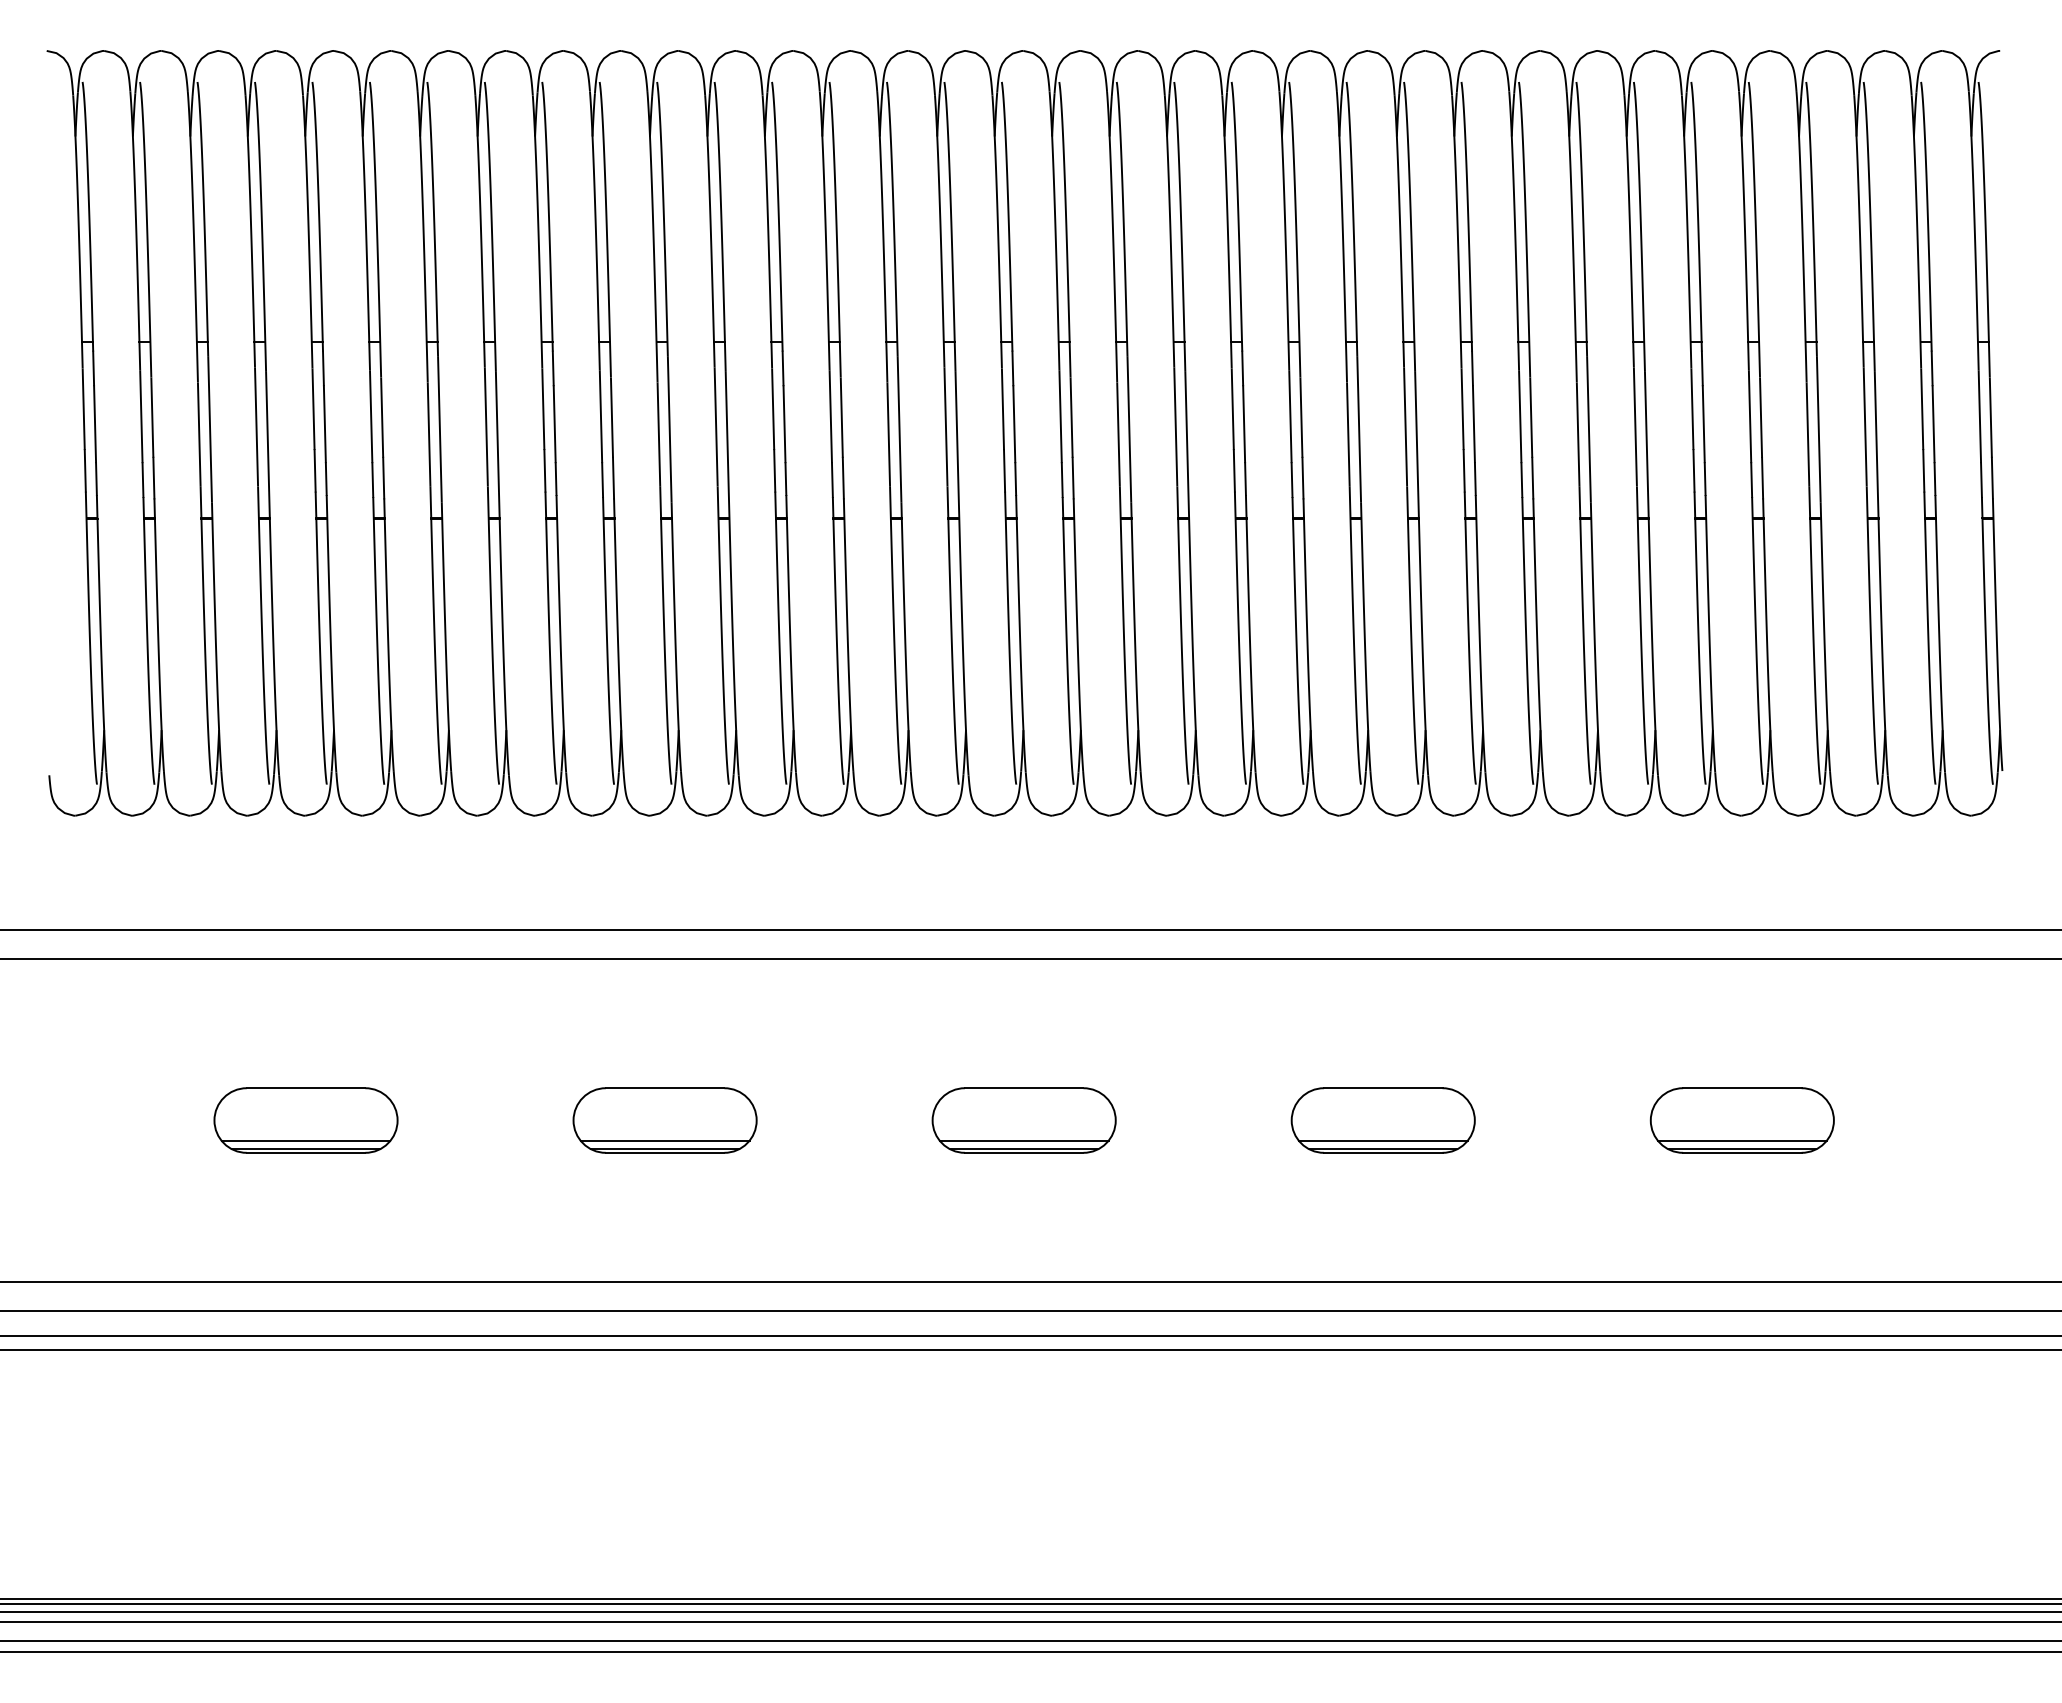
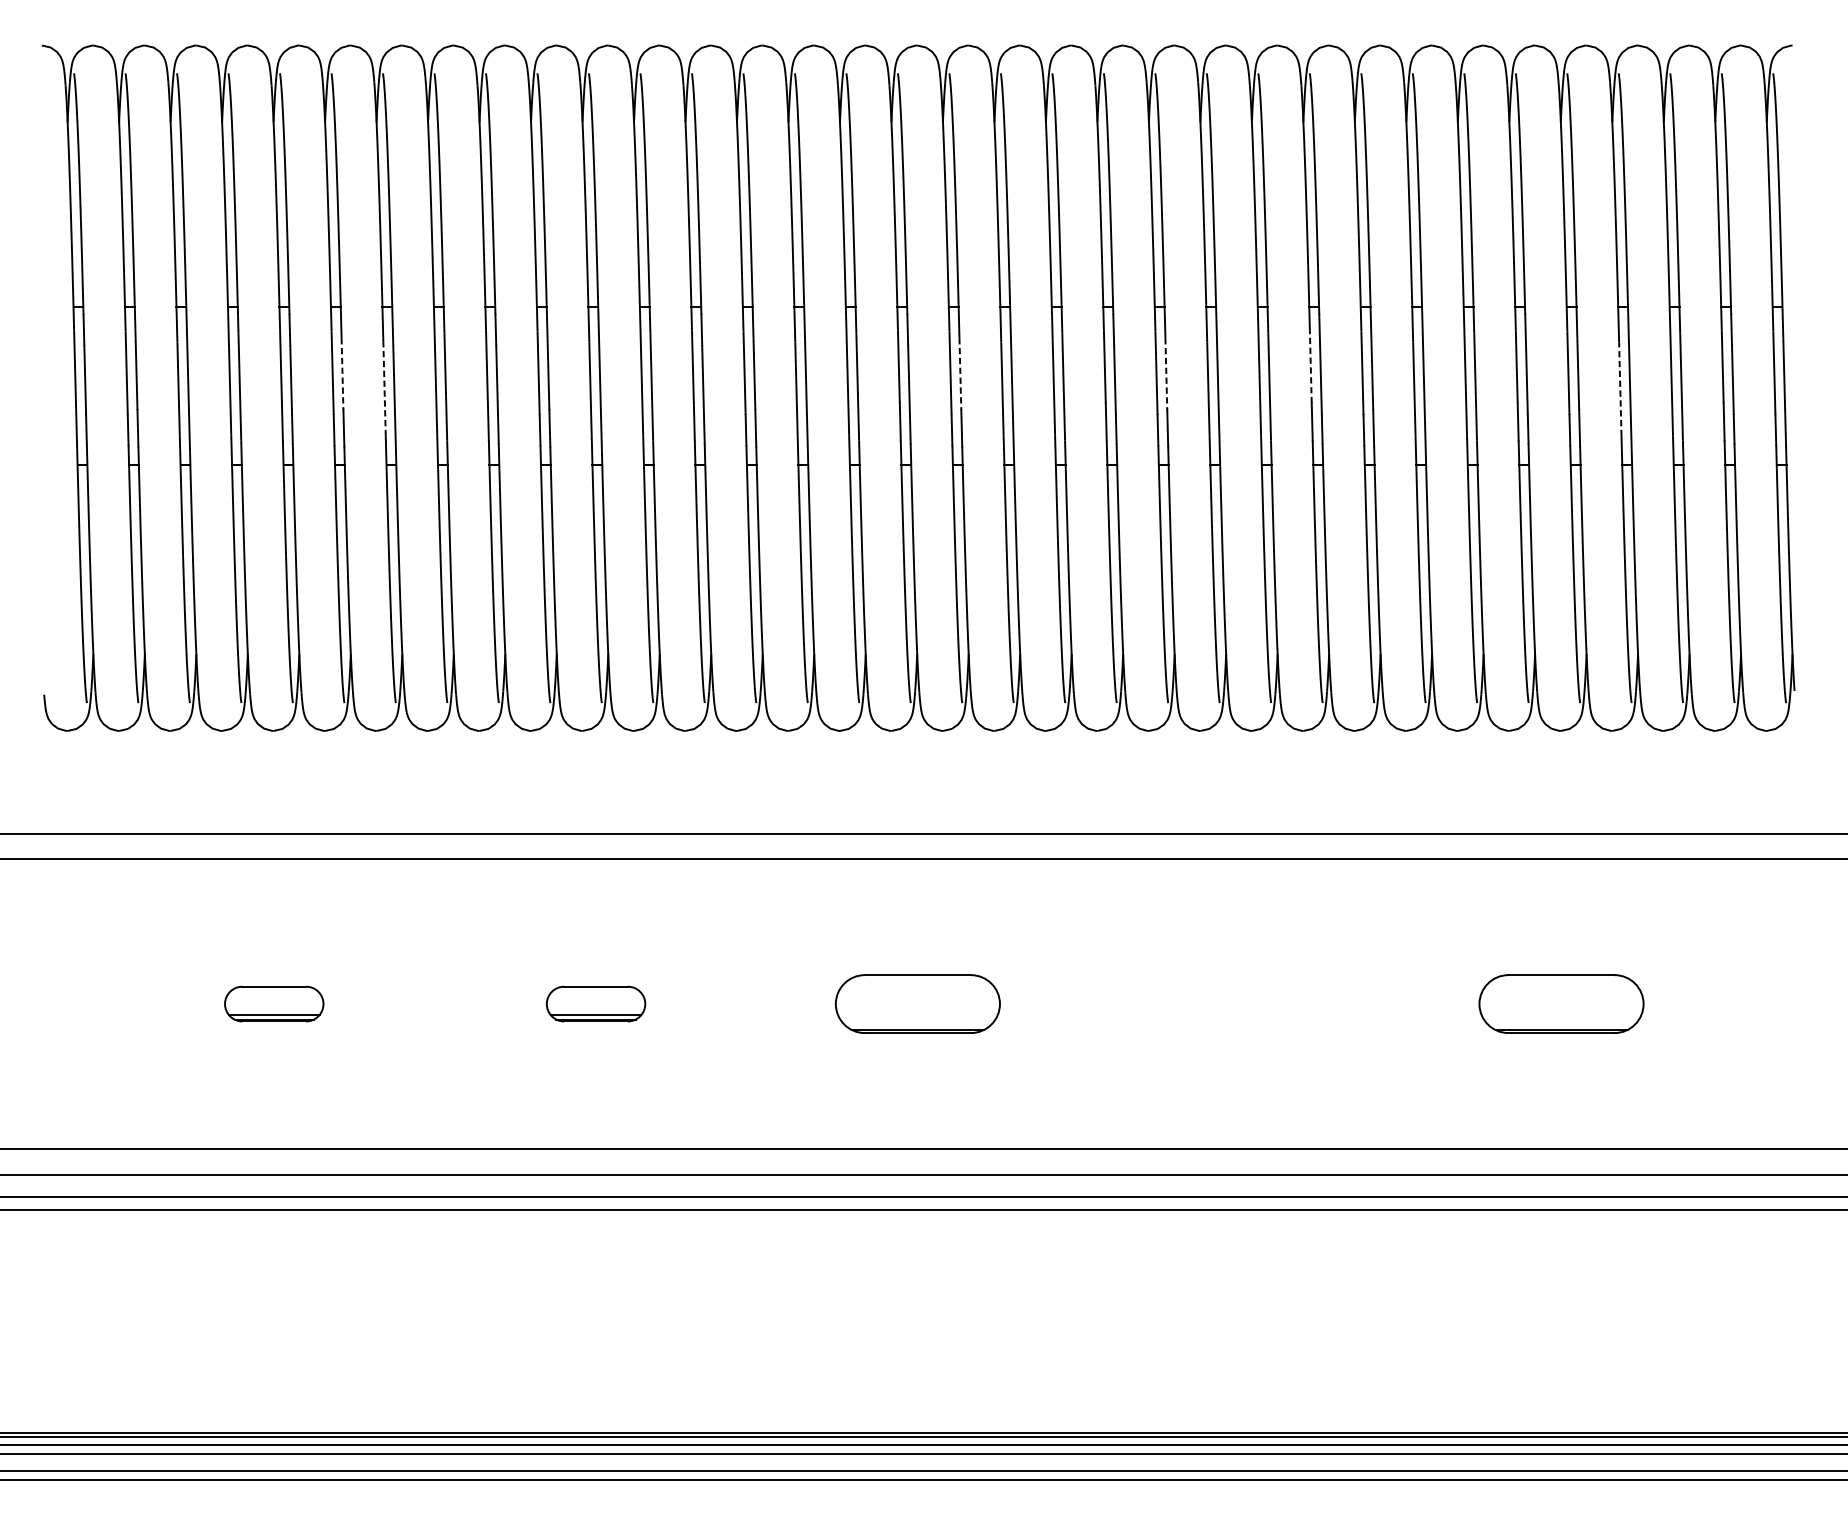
line: (1462, 408) -> (1310, 365), solid -> dashed
line: (382, 418) -> (342, 374), solid -> dashed
line: (1071, 418) -> (960, 374), solid -> dashed
line: (1301, 418) -> (1166, 374), solid -> dashed
line: (429, 434) -> (384, 389), solid -> dashed
line: (1807, 434) -> (1619, 389), solid -> dashed
part: (305, 1120) -> (273, 1004), size x0.6
part: (664, 1120) -> (595, 1004), size x0.6
part: (1382, 1120) -> (1239, 1004), removed
line: (1023, 1140) -> (917, 1022), removed
line: (1741, 1140) -> (1560, 1022), removed

